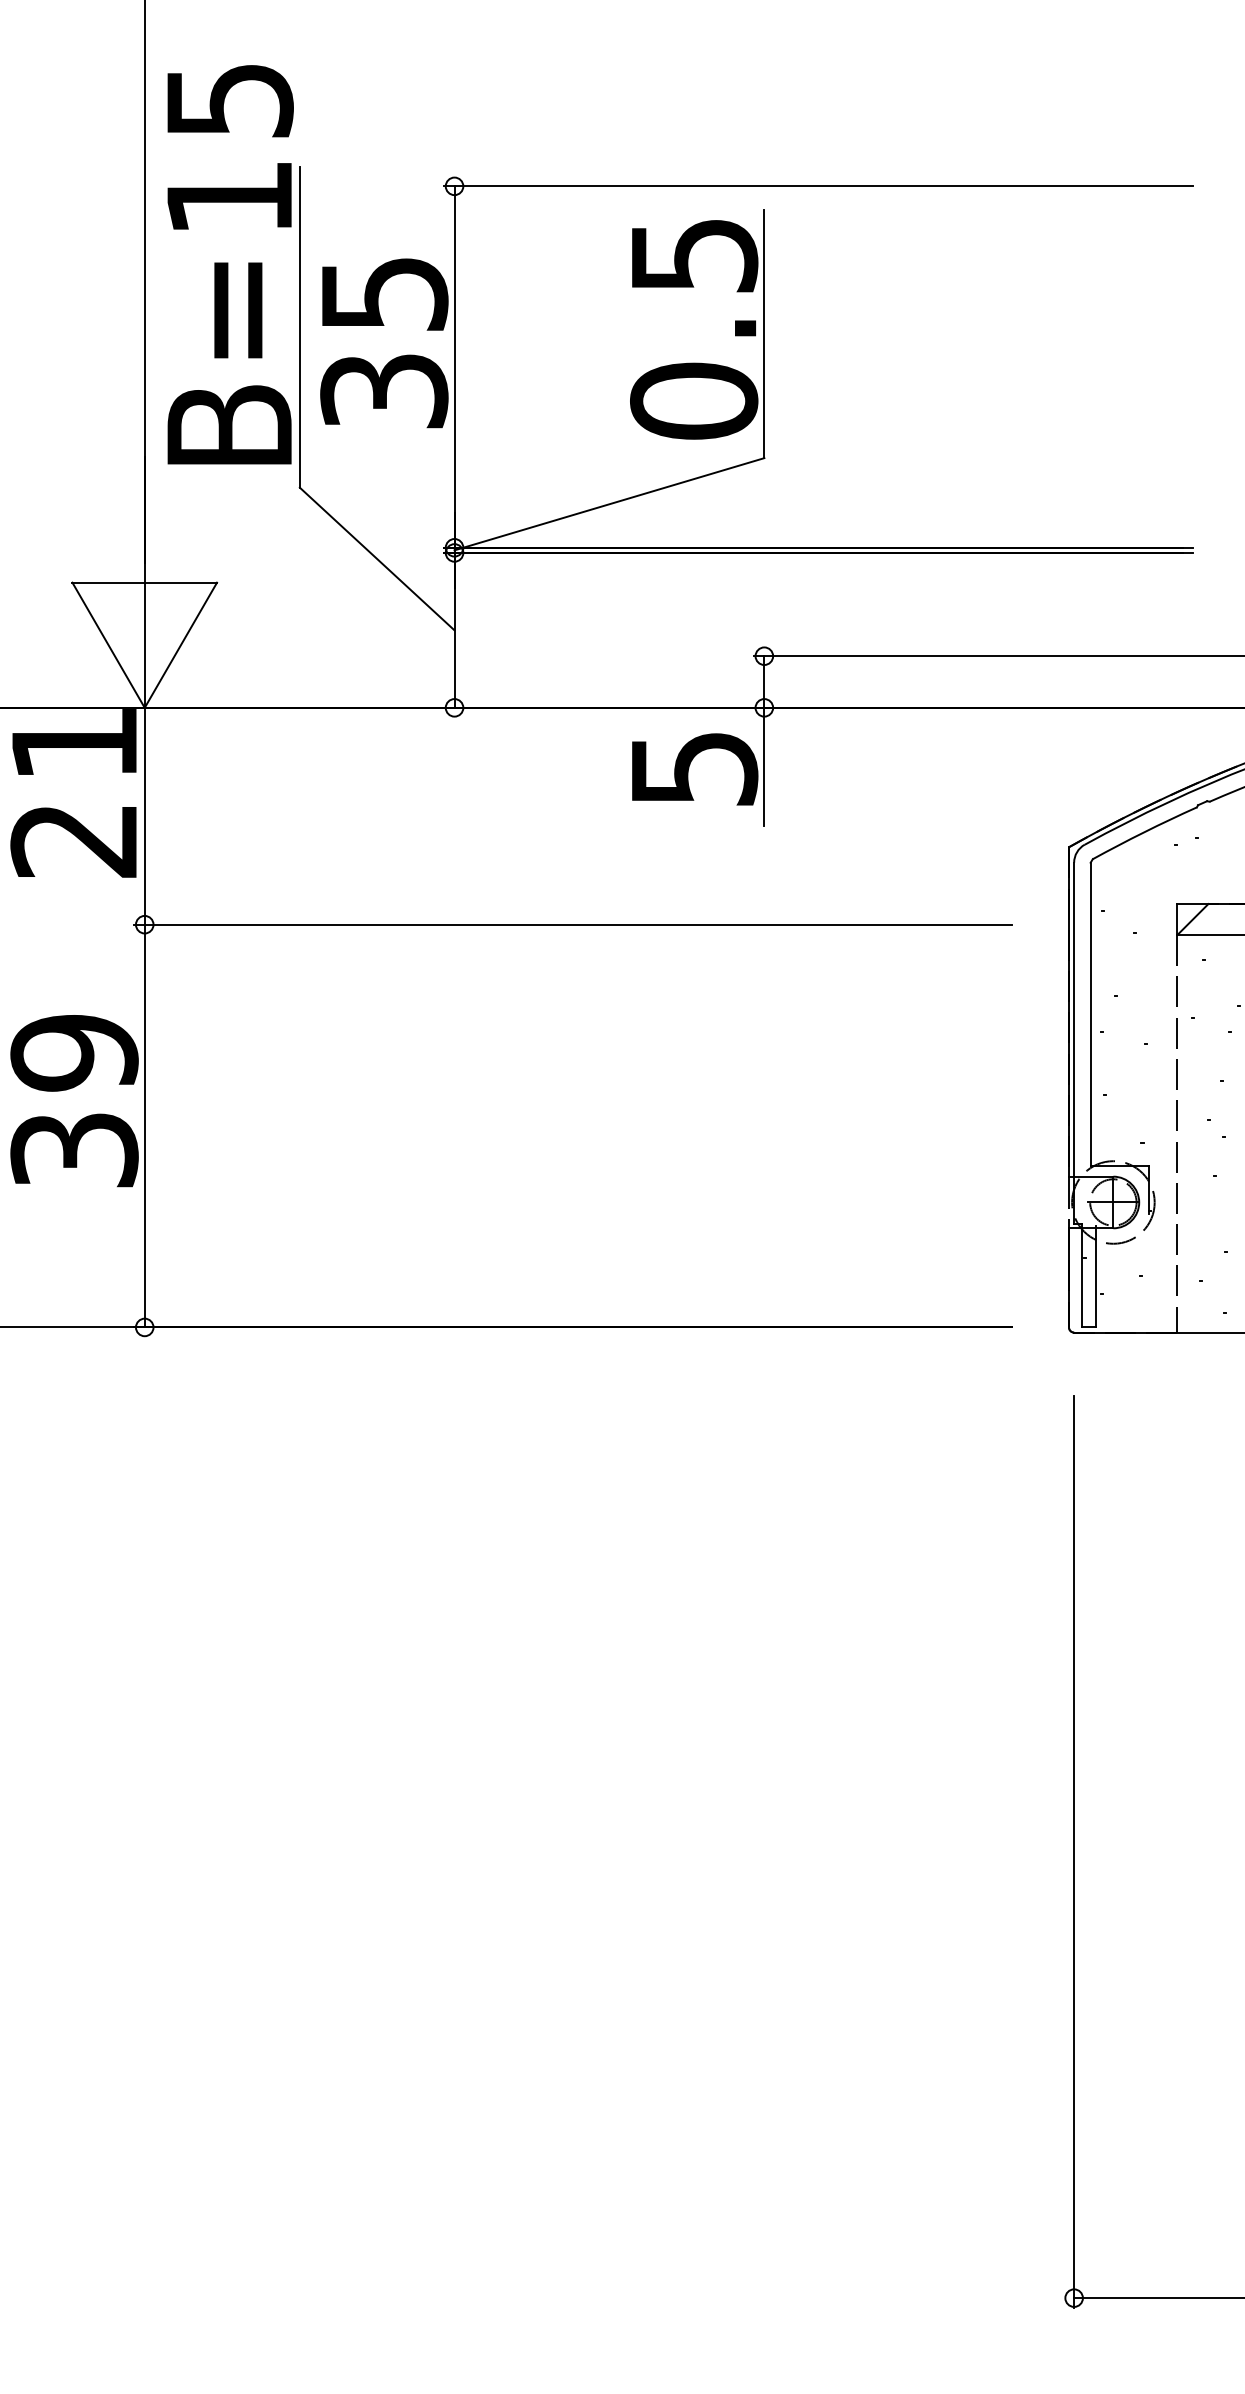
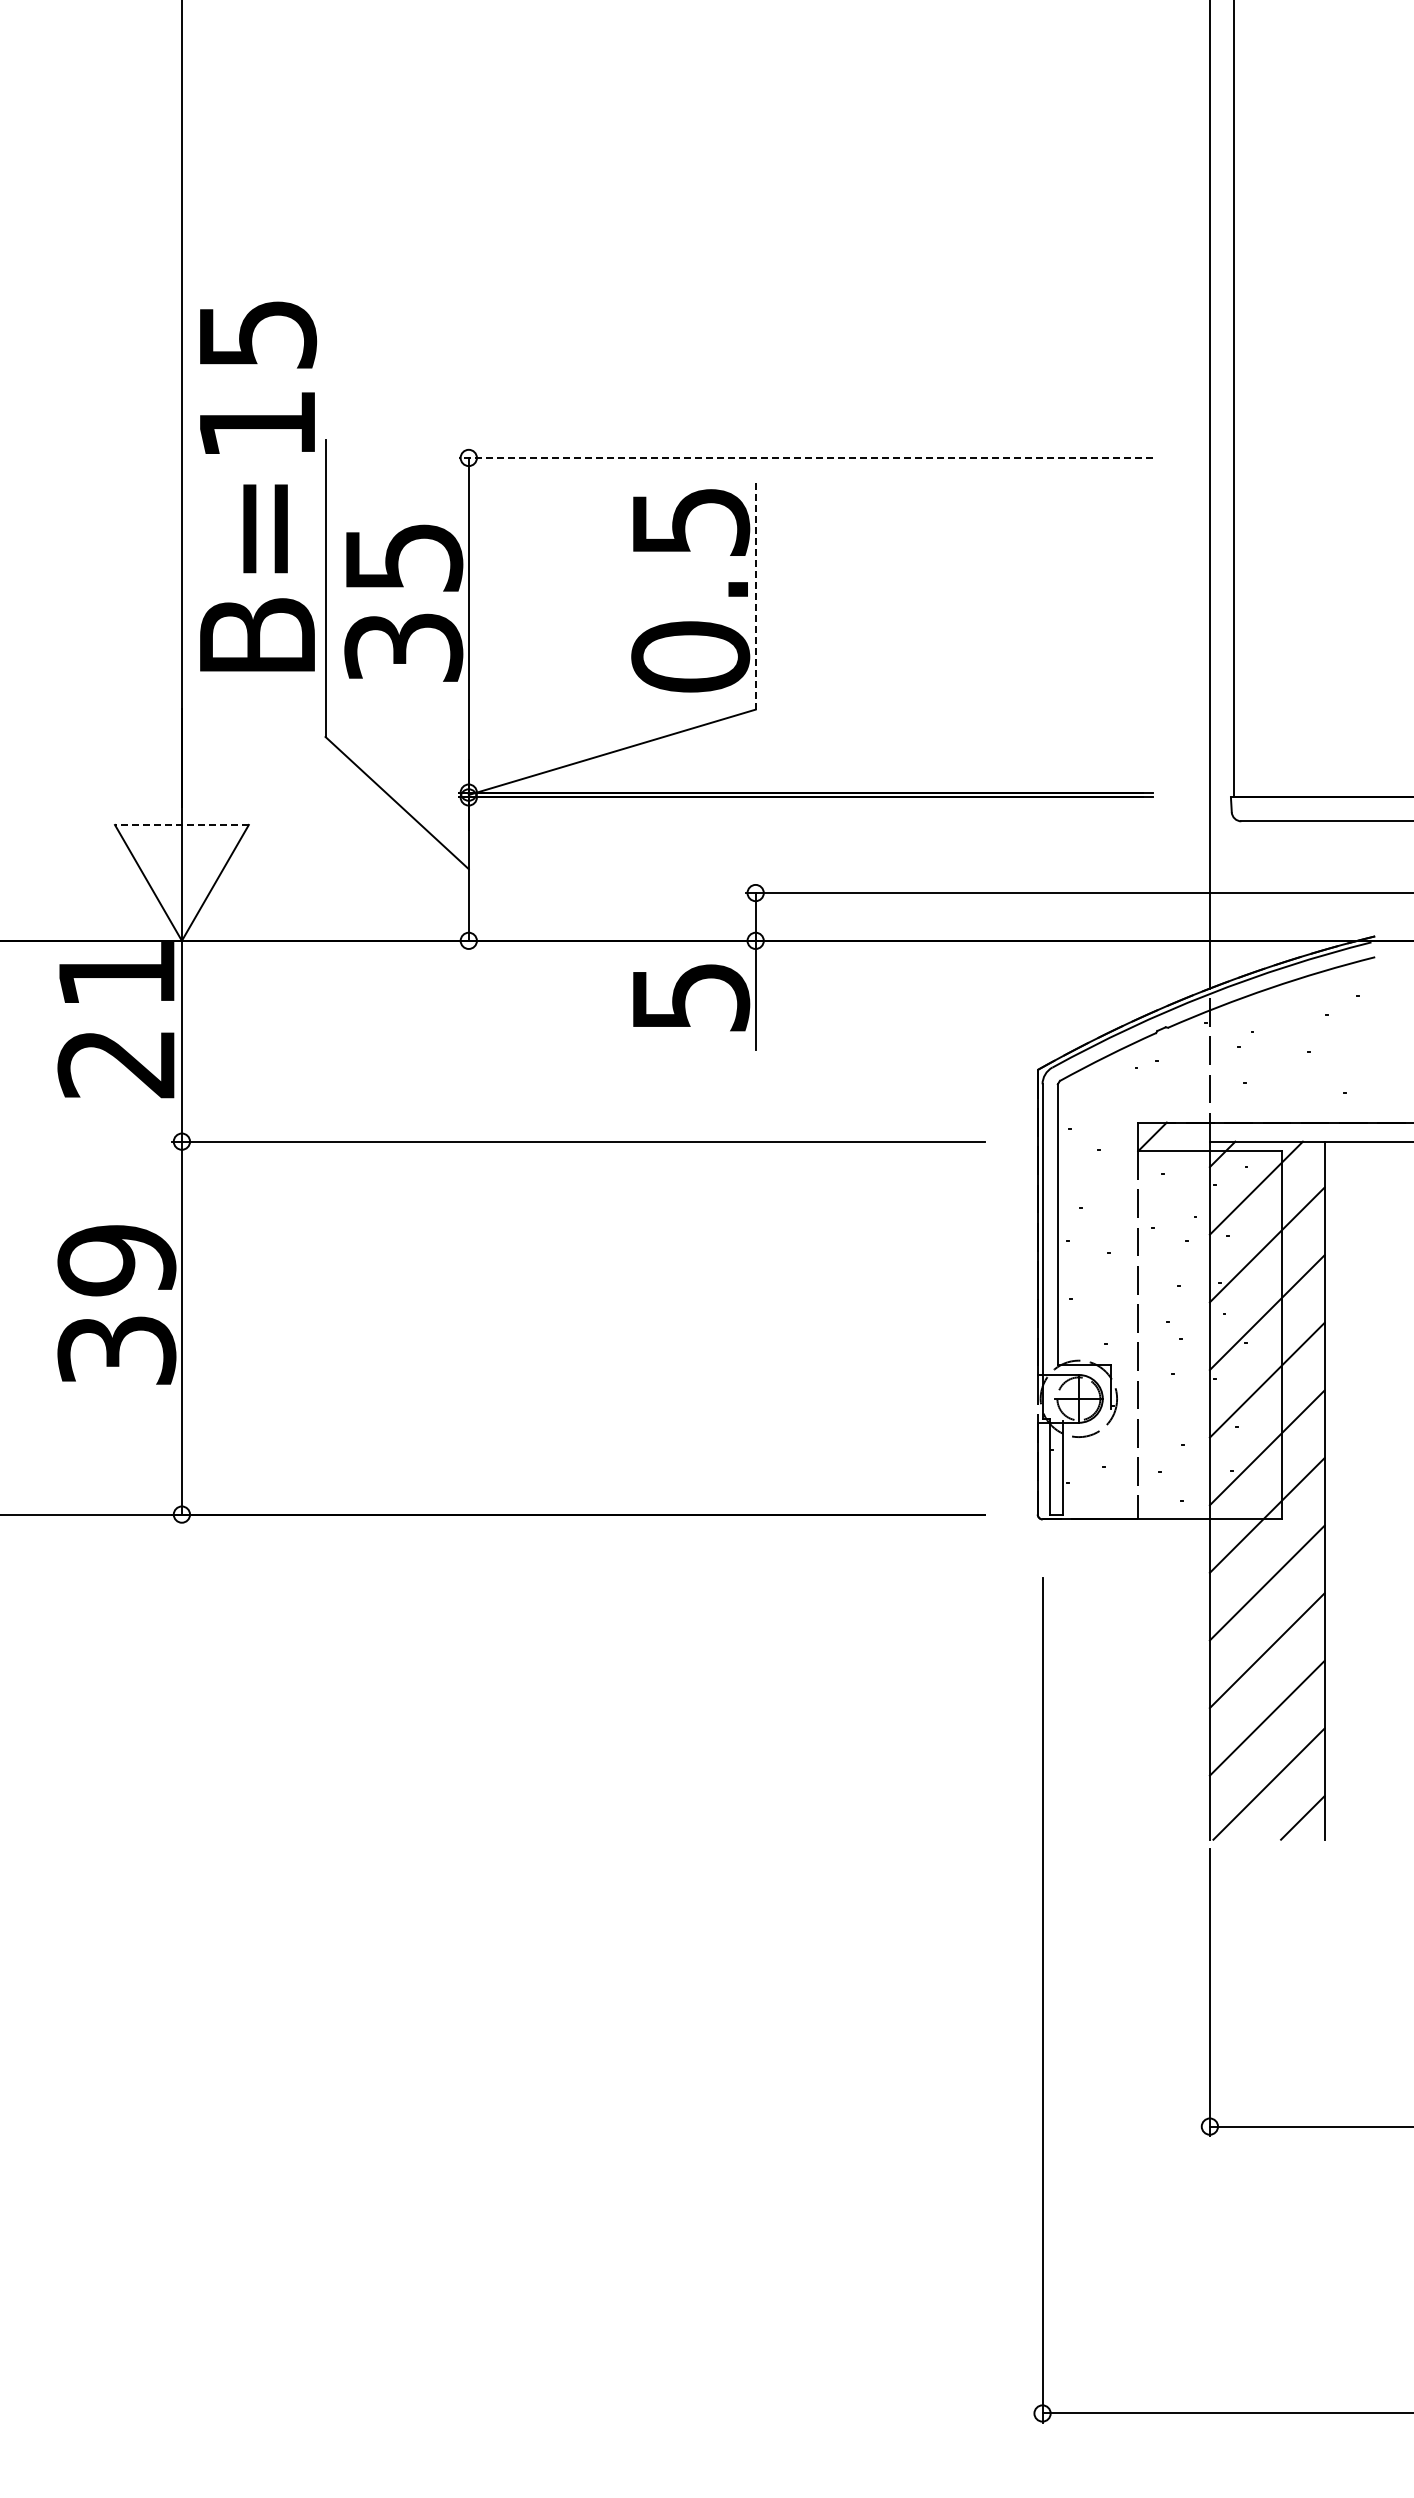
line: (818, 185) -> (805, 457), solid -> dashed
text: (230, 264) -> (258, 486), moved
line: (764, 333) -> (755, 594), solid -> dashed
line: (144, 582) -> (181, 824), solid -> dashed

